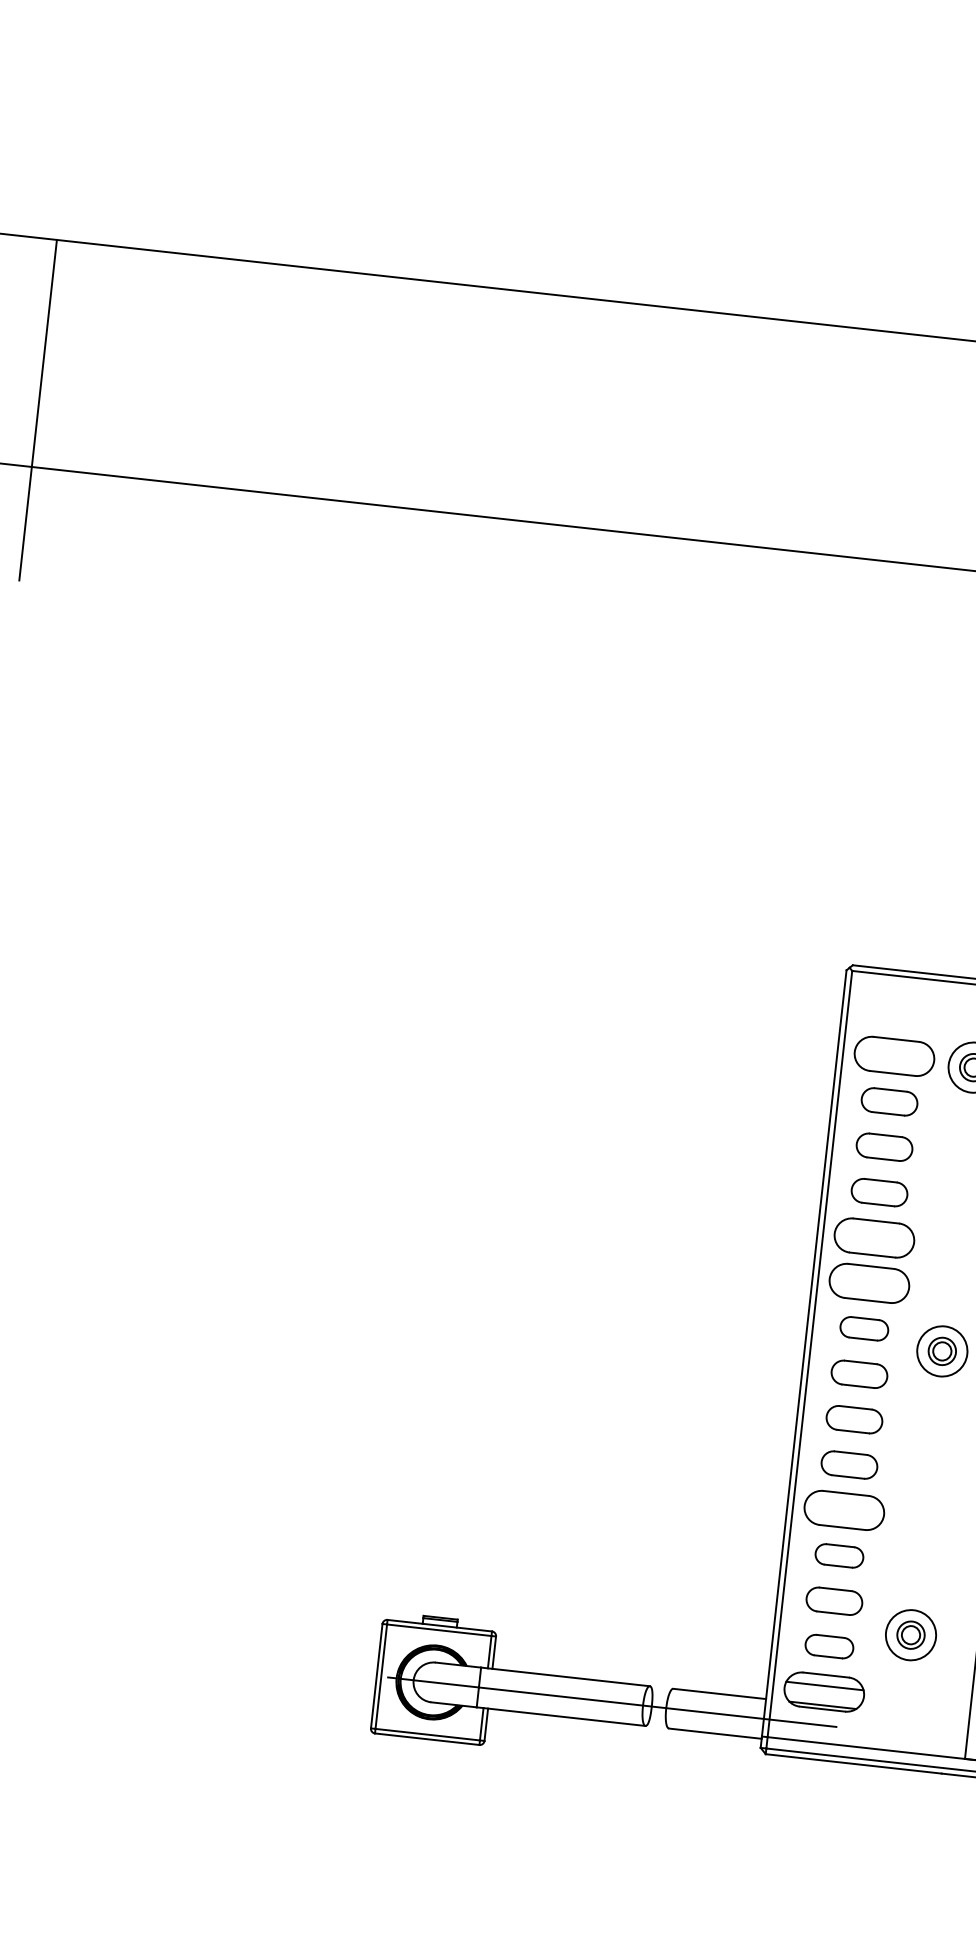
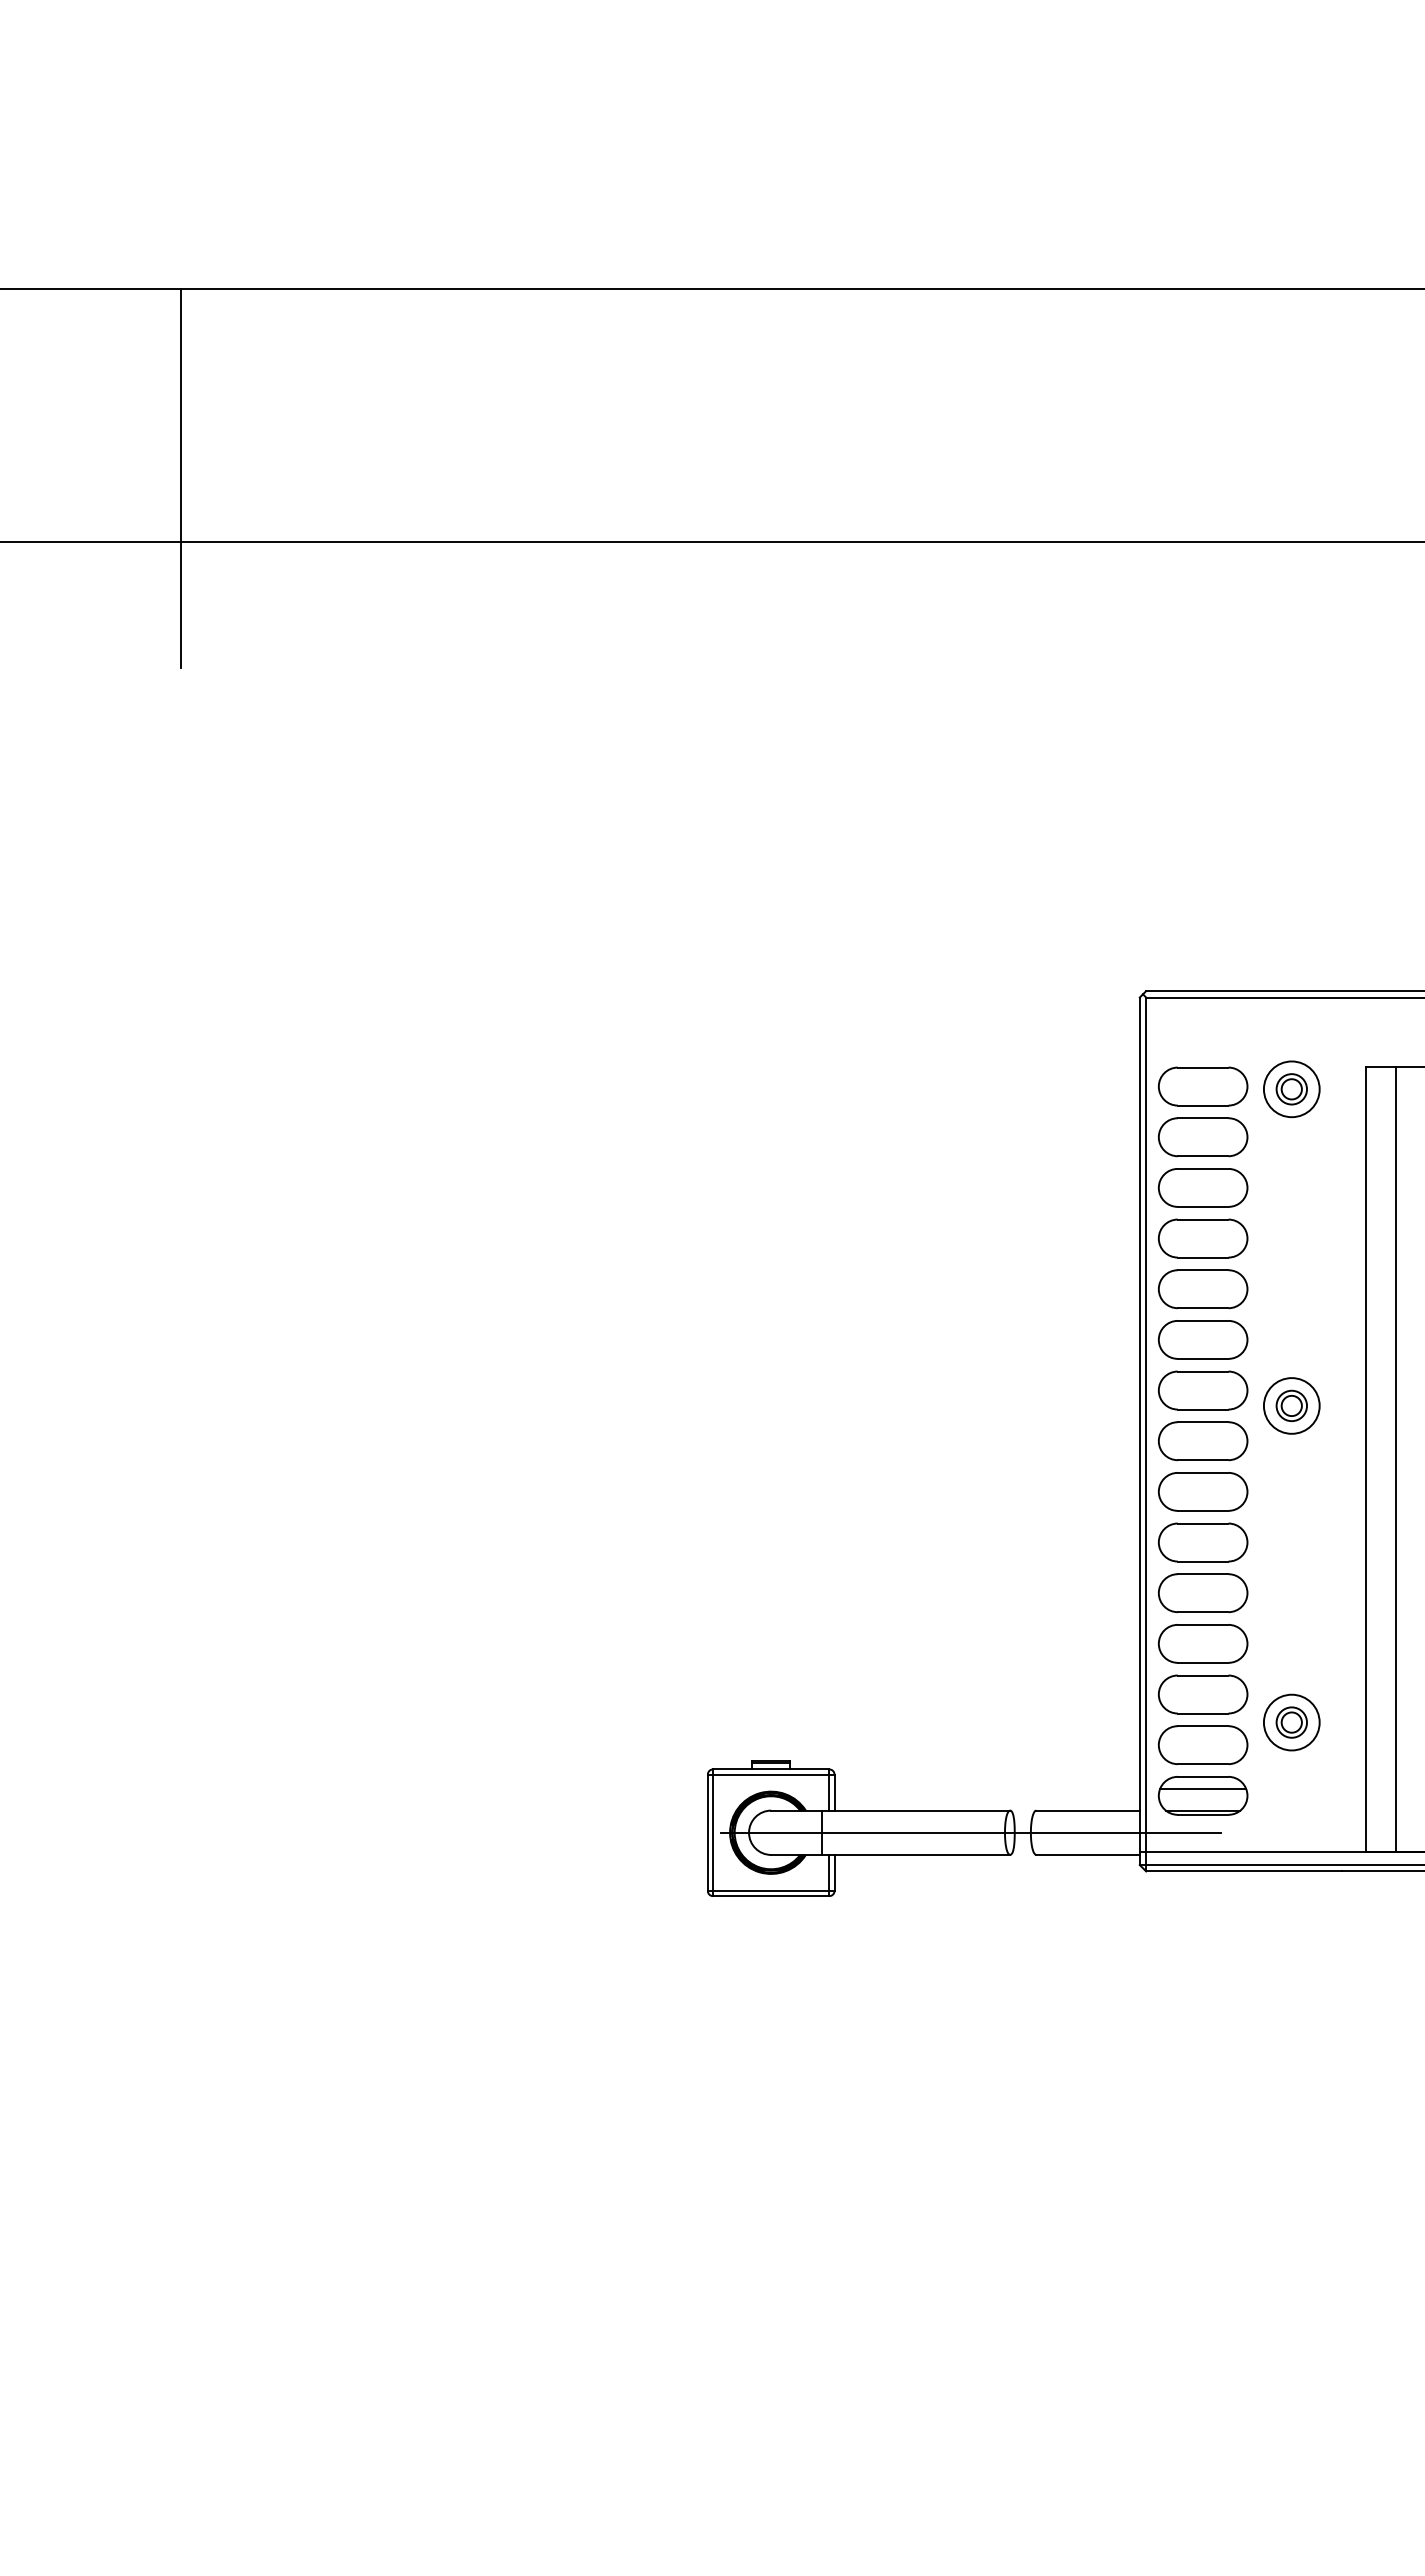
part: (889, 1102) -> (1203, 1137), size x1.43
part: (884, 1146) -> (1203, 1187), size x1.43
part: (879, 1192) -> (1203, 1238), size x1.43
part: (863, 1328) -> (1202, 1390), size x1.67
part: (859, 1374) -> (1203, 1441), size x1.43
part: (854, 1419) -> (1203, 1491), size x1.43
part: (849, 1465) -> (1203, 1542), size x1.43
part: (839, 1555) -> (1203, 1643), size x1.67
part: (834, 1601) -> (1203, 1694), size x1.43
part: (829, 1646) -> (1203, 1744), size x1.67

